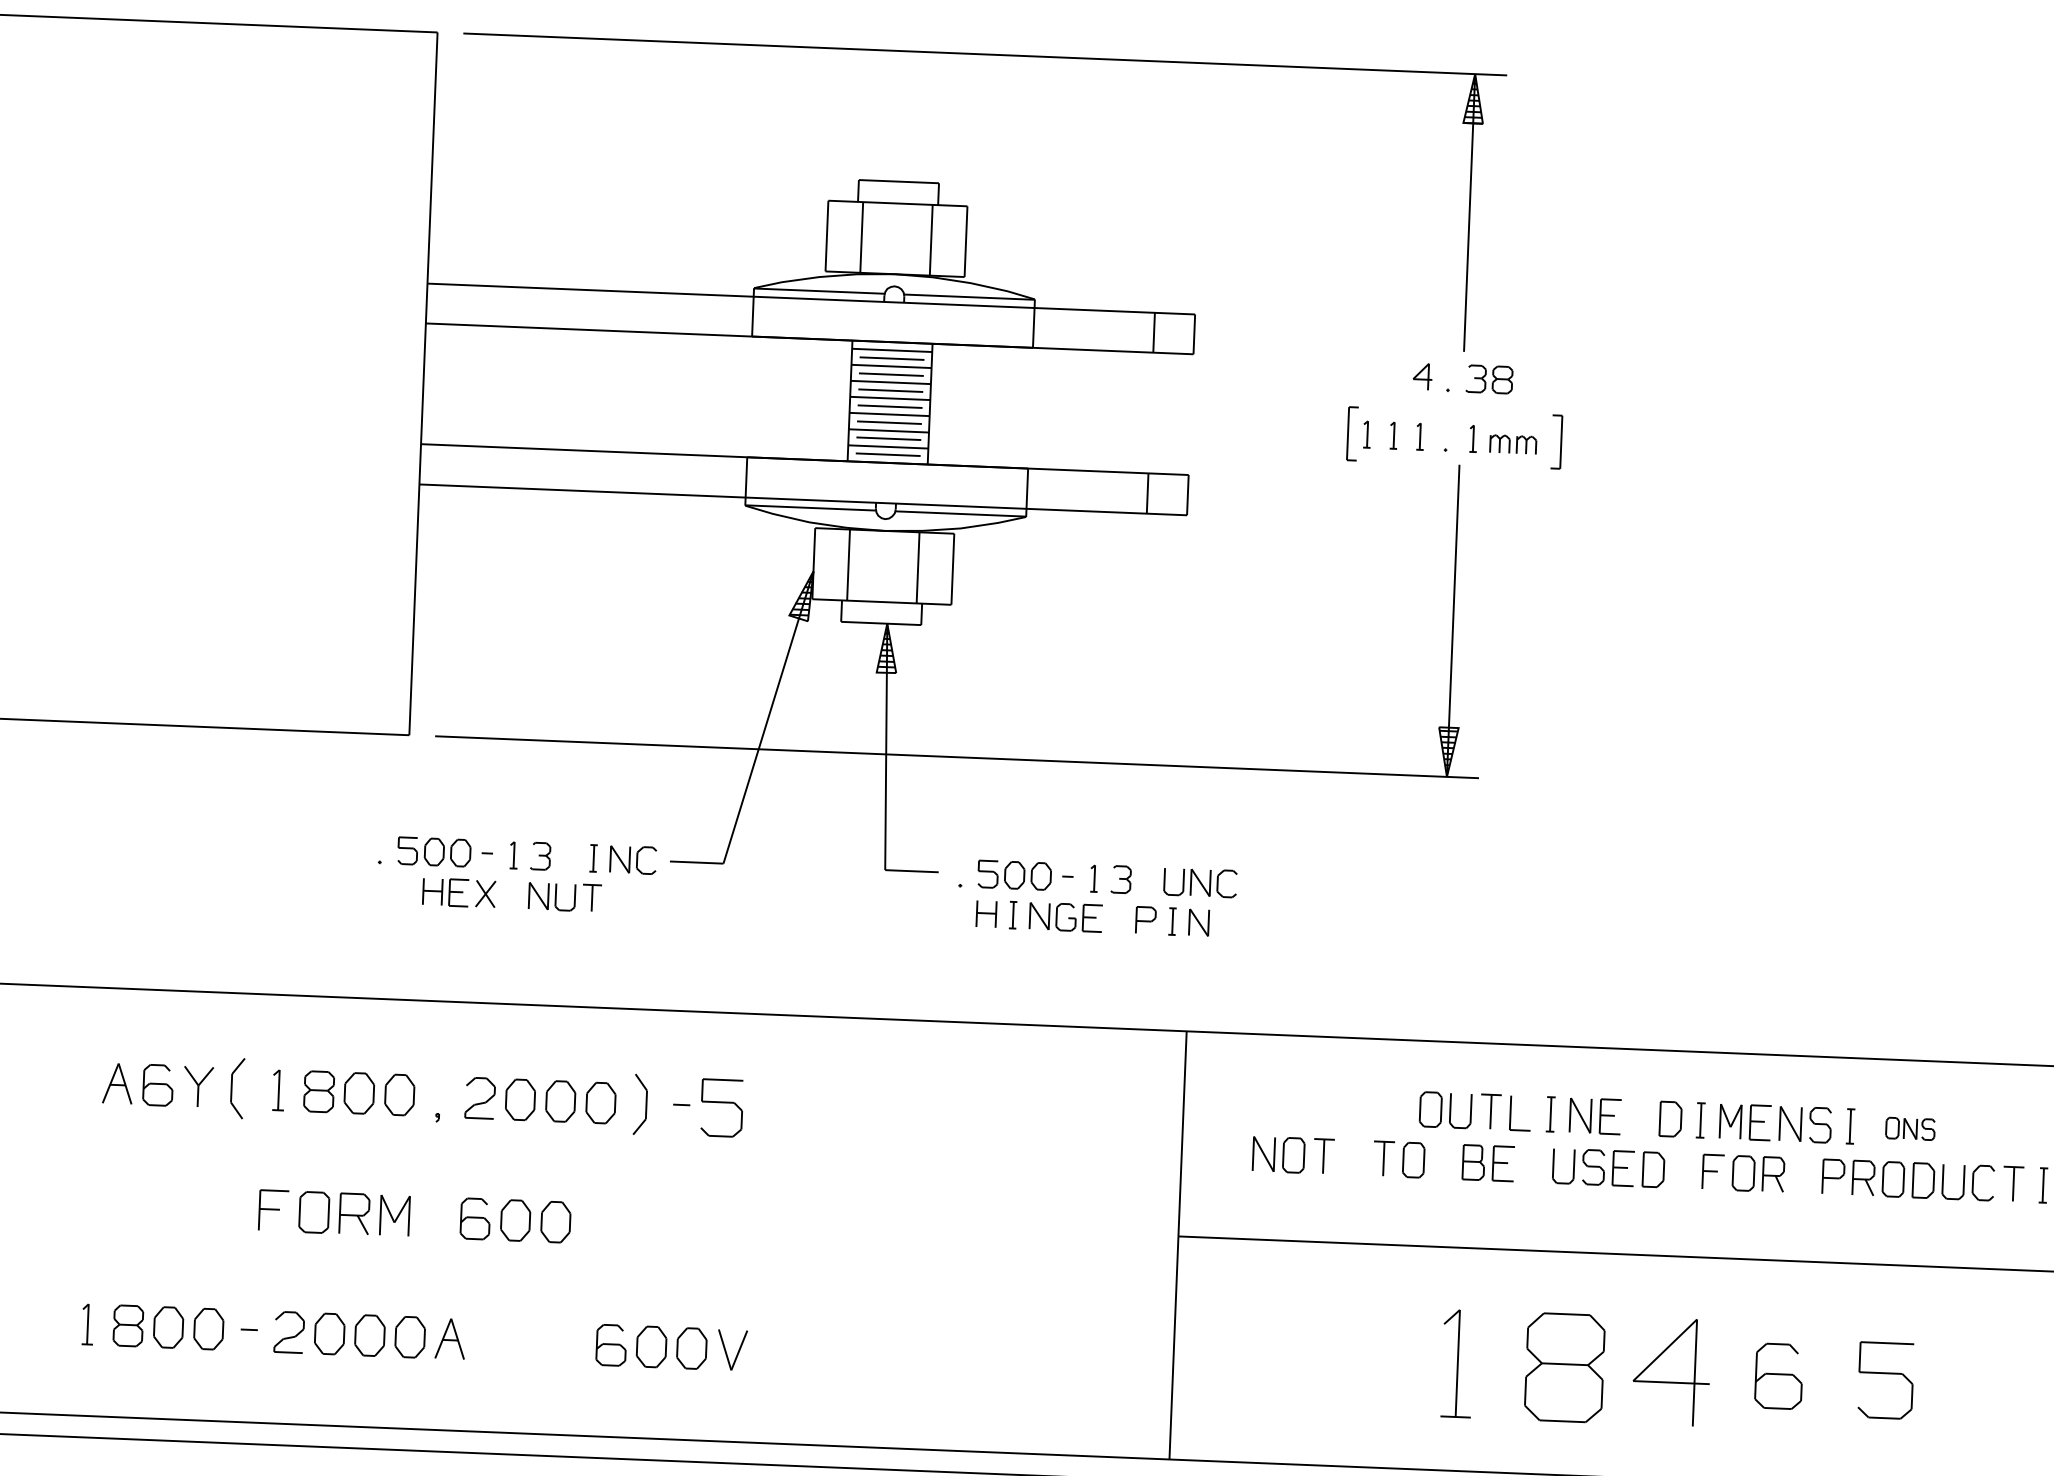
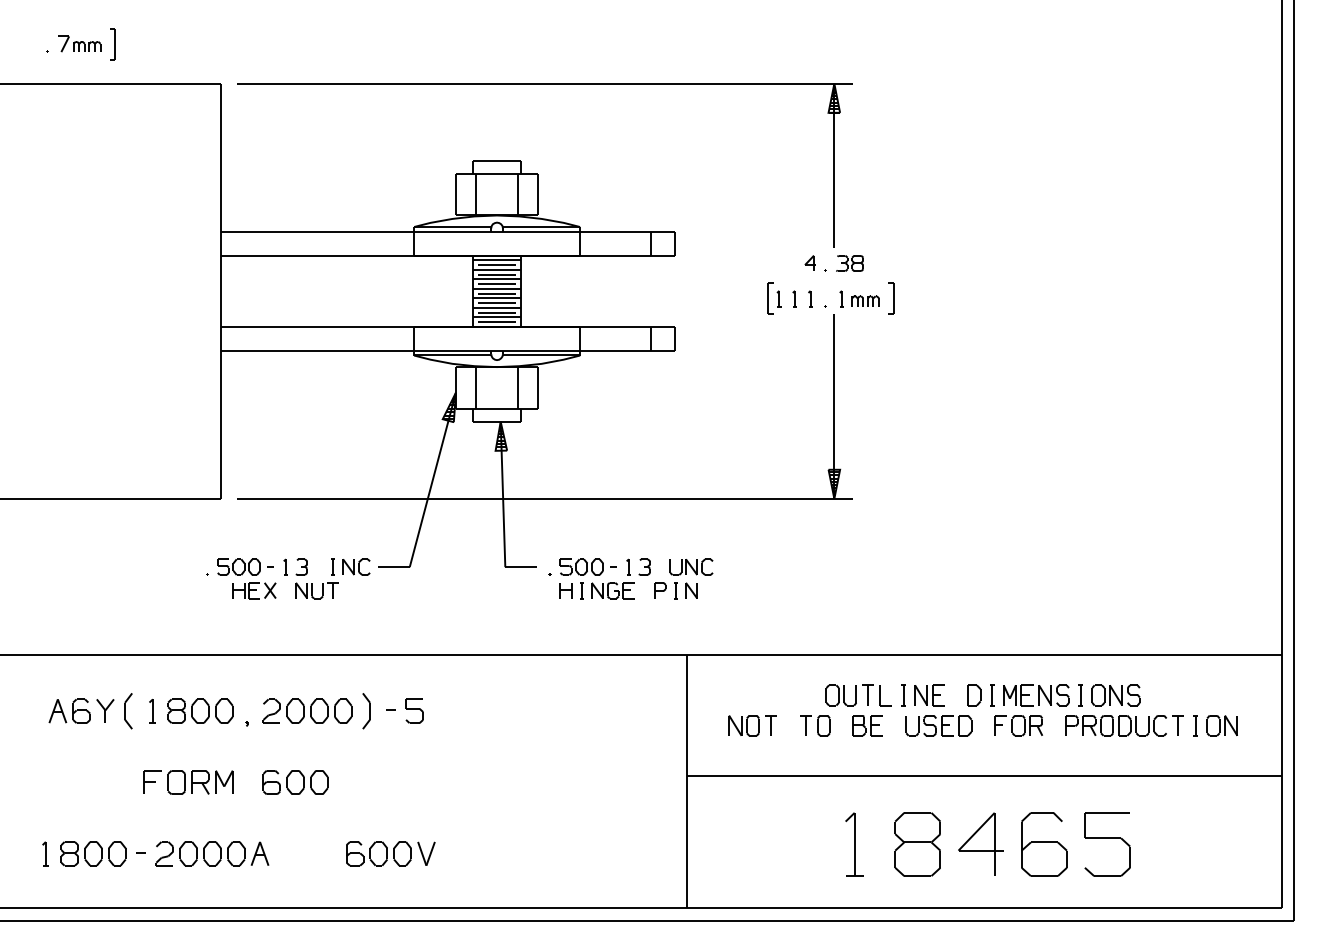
part: (721, 1106) -> (414, 710), size x0.71
part: (1909, 1128) -> (1115, 695), size x1.67
part: (1779, 1376) -> (1044, 844), size x1.67
part: (1885, 1380) -> (1107, 844), size x1.43

